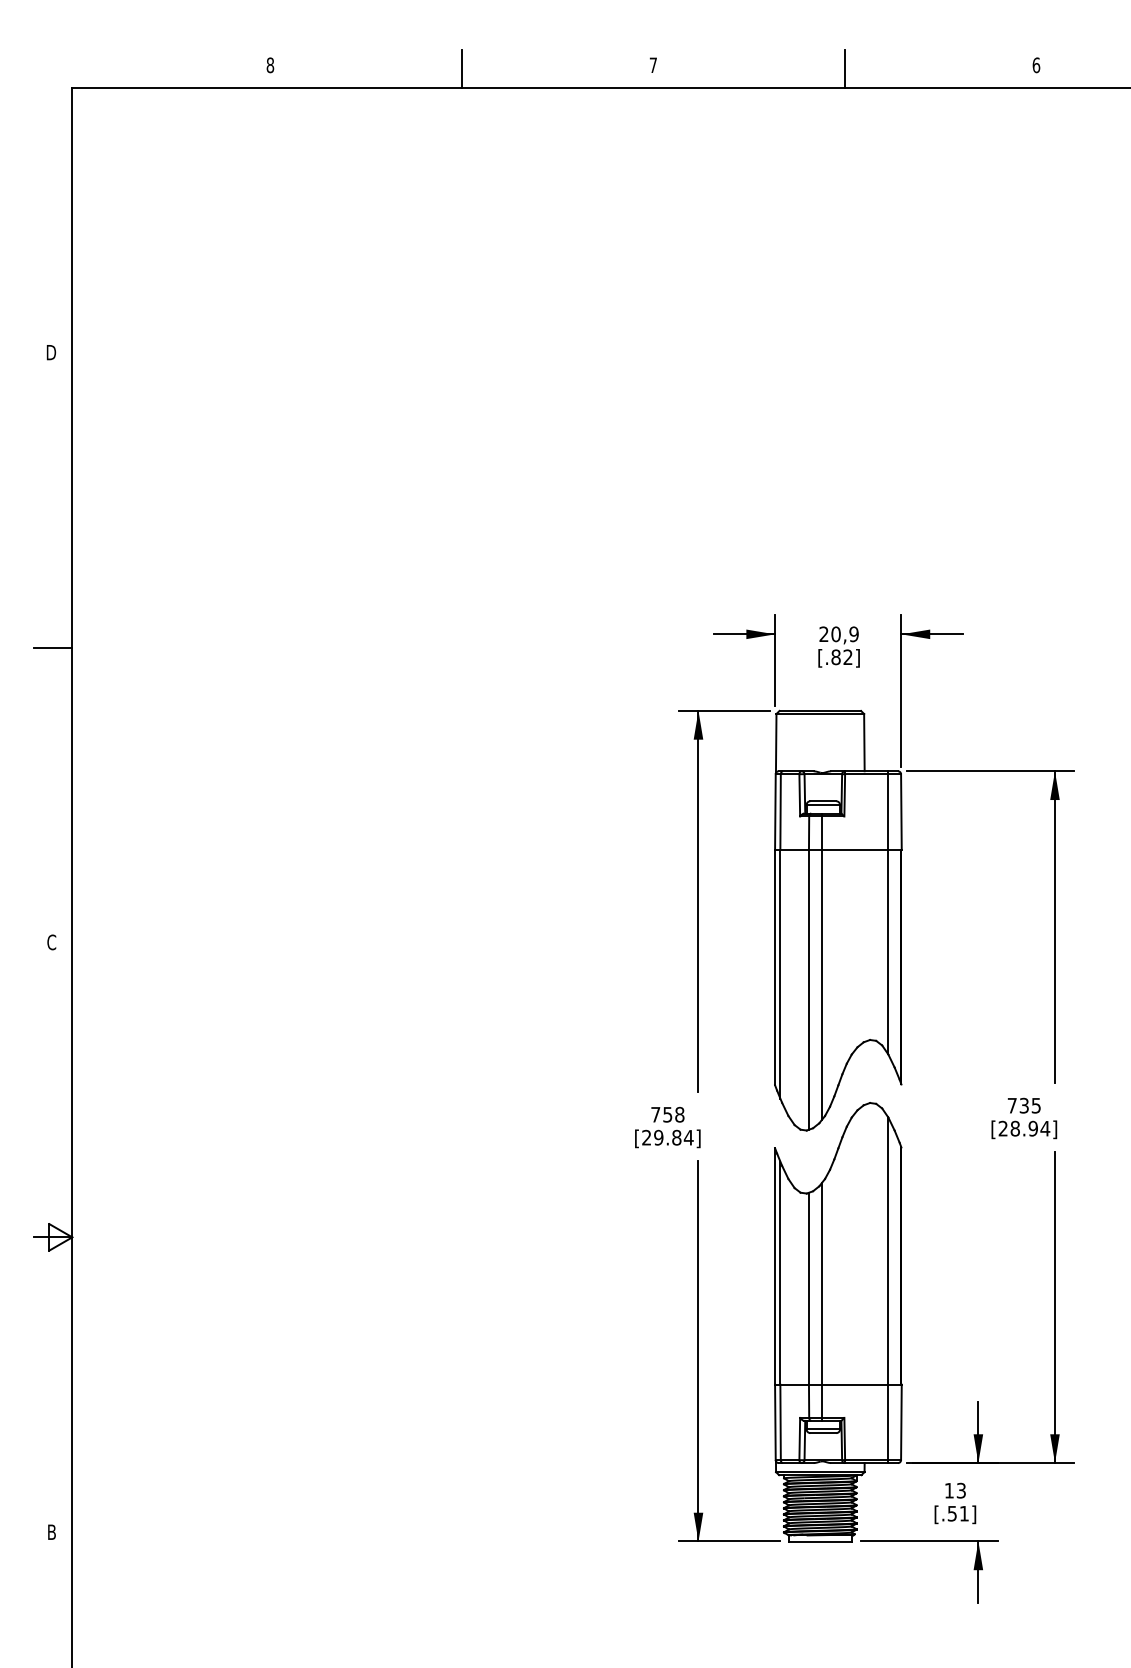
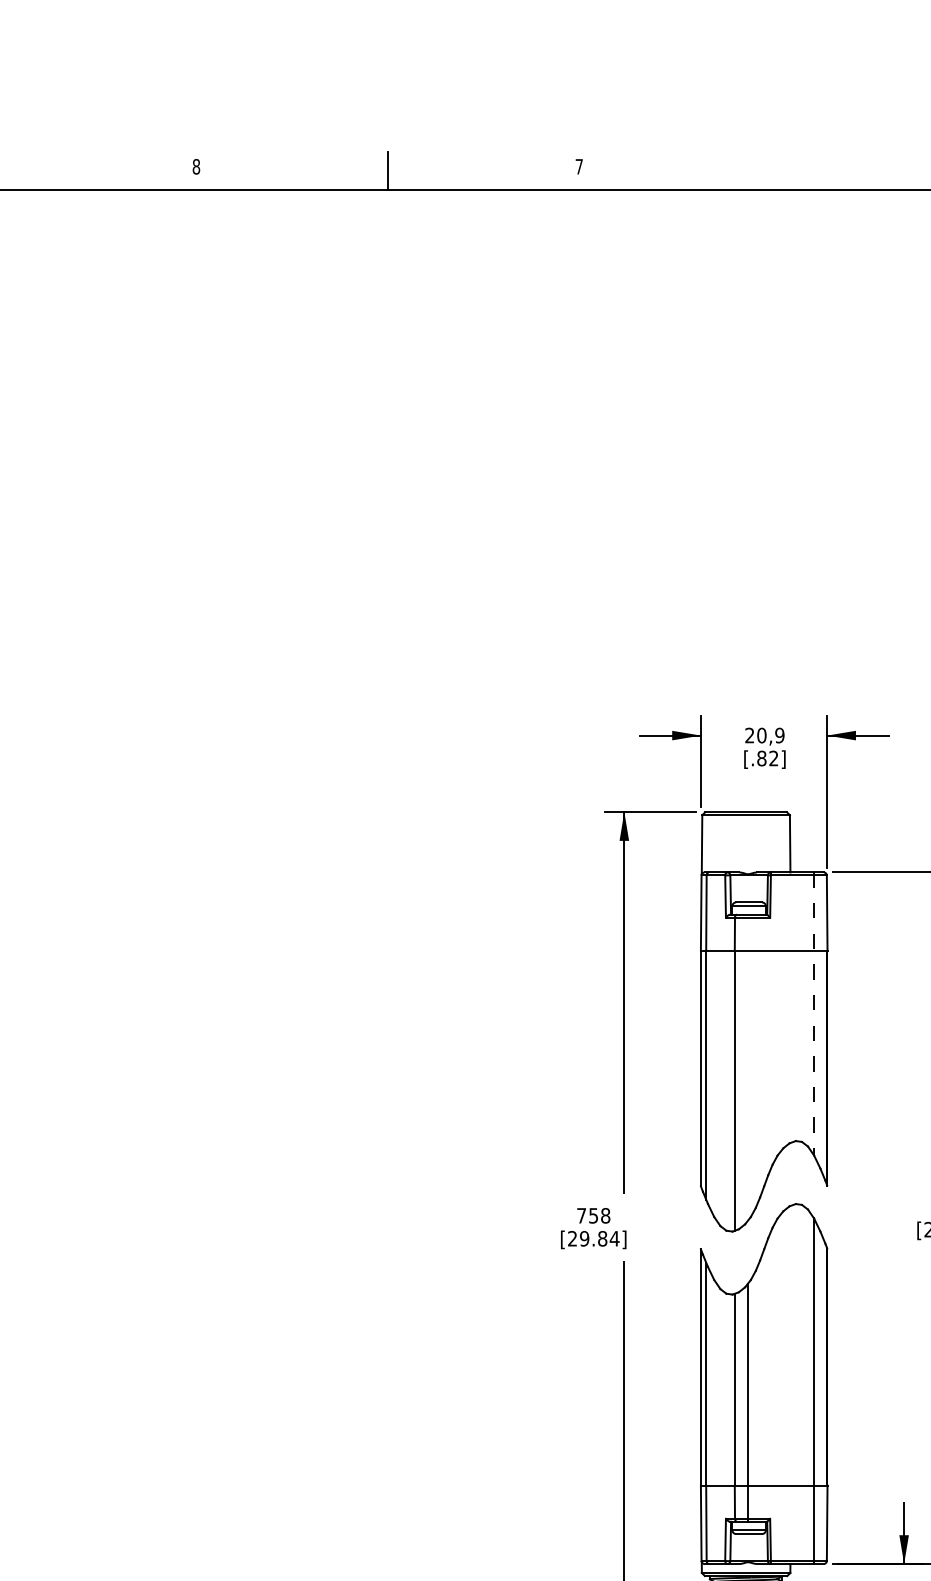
line: (844, 69) -> (770, 170), removed
line: (888, 913) -> (814, 1014), solid -> dashed
line: (821, 966) -> (747, 1067), removed

